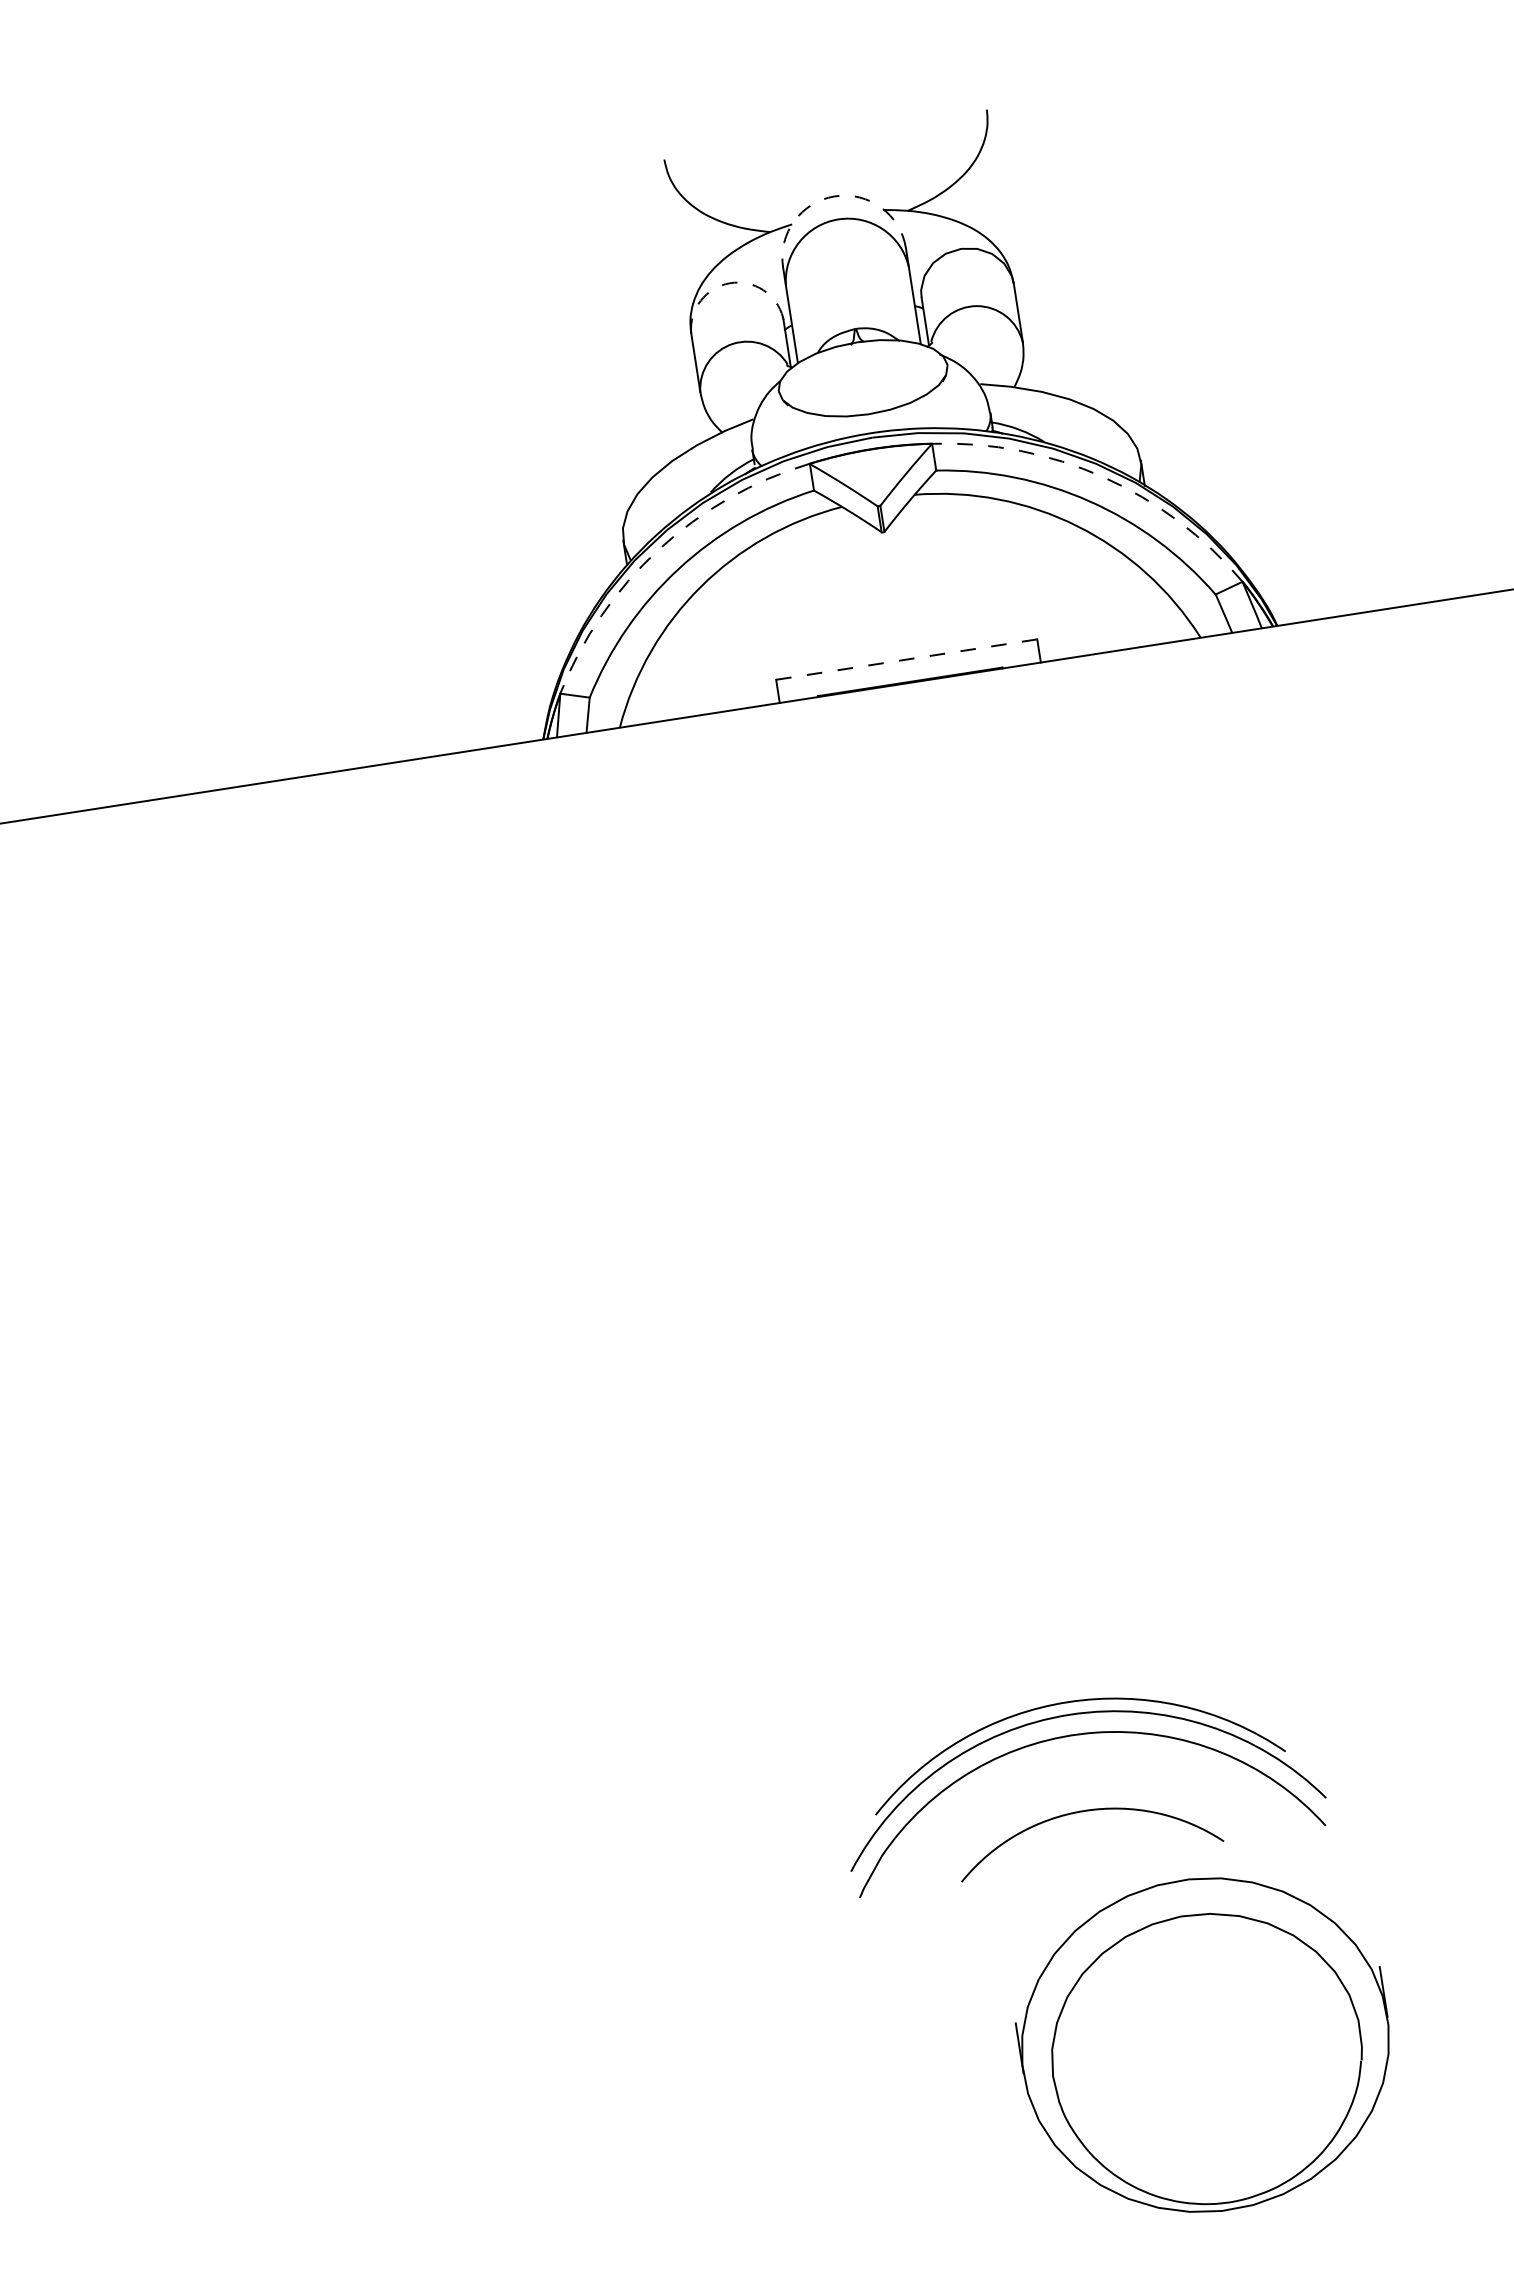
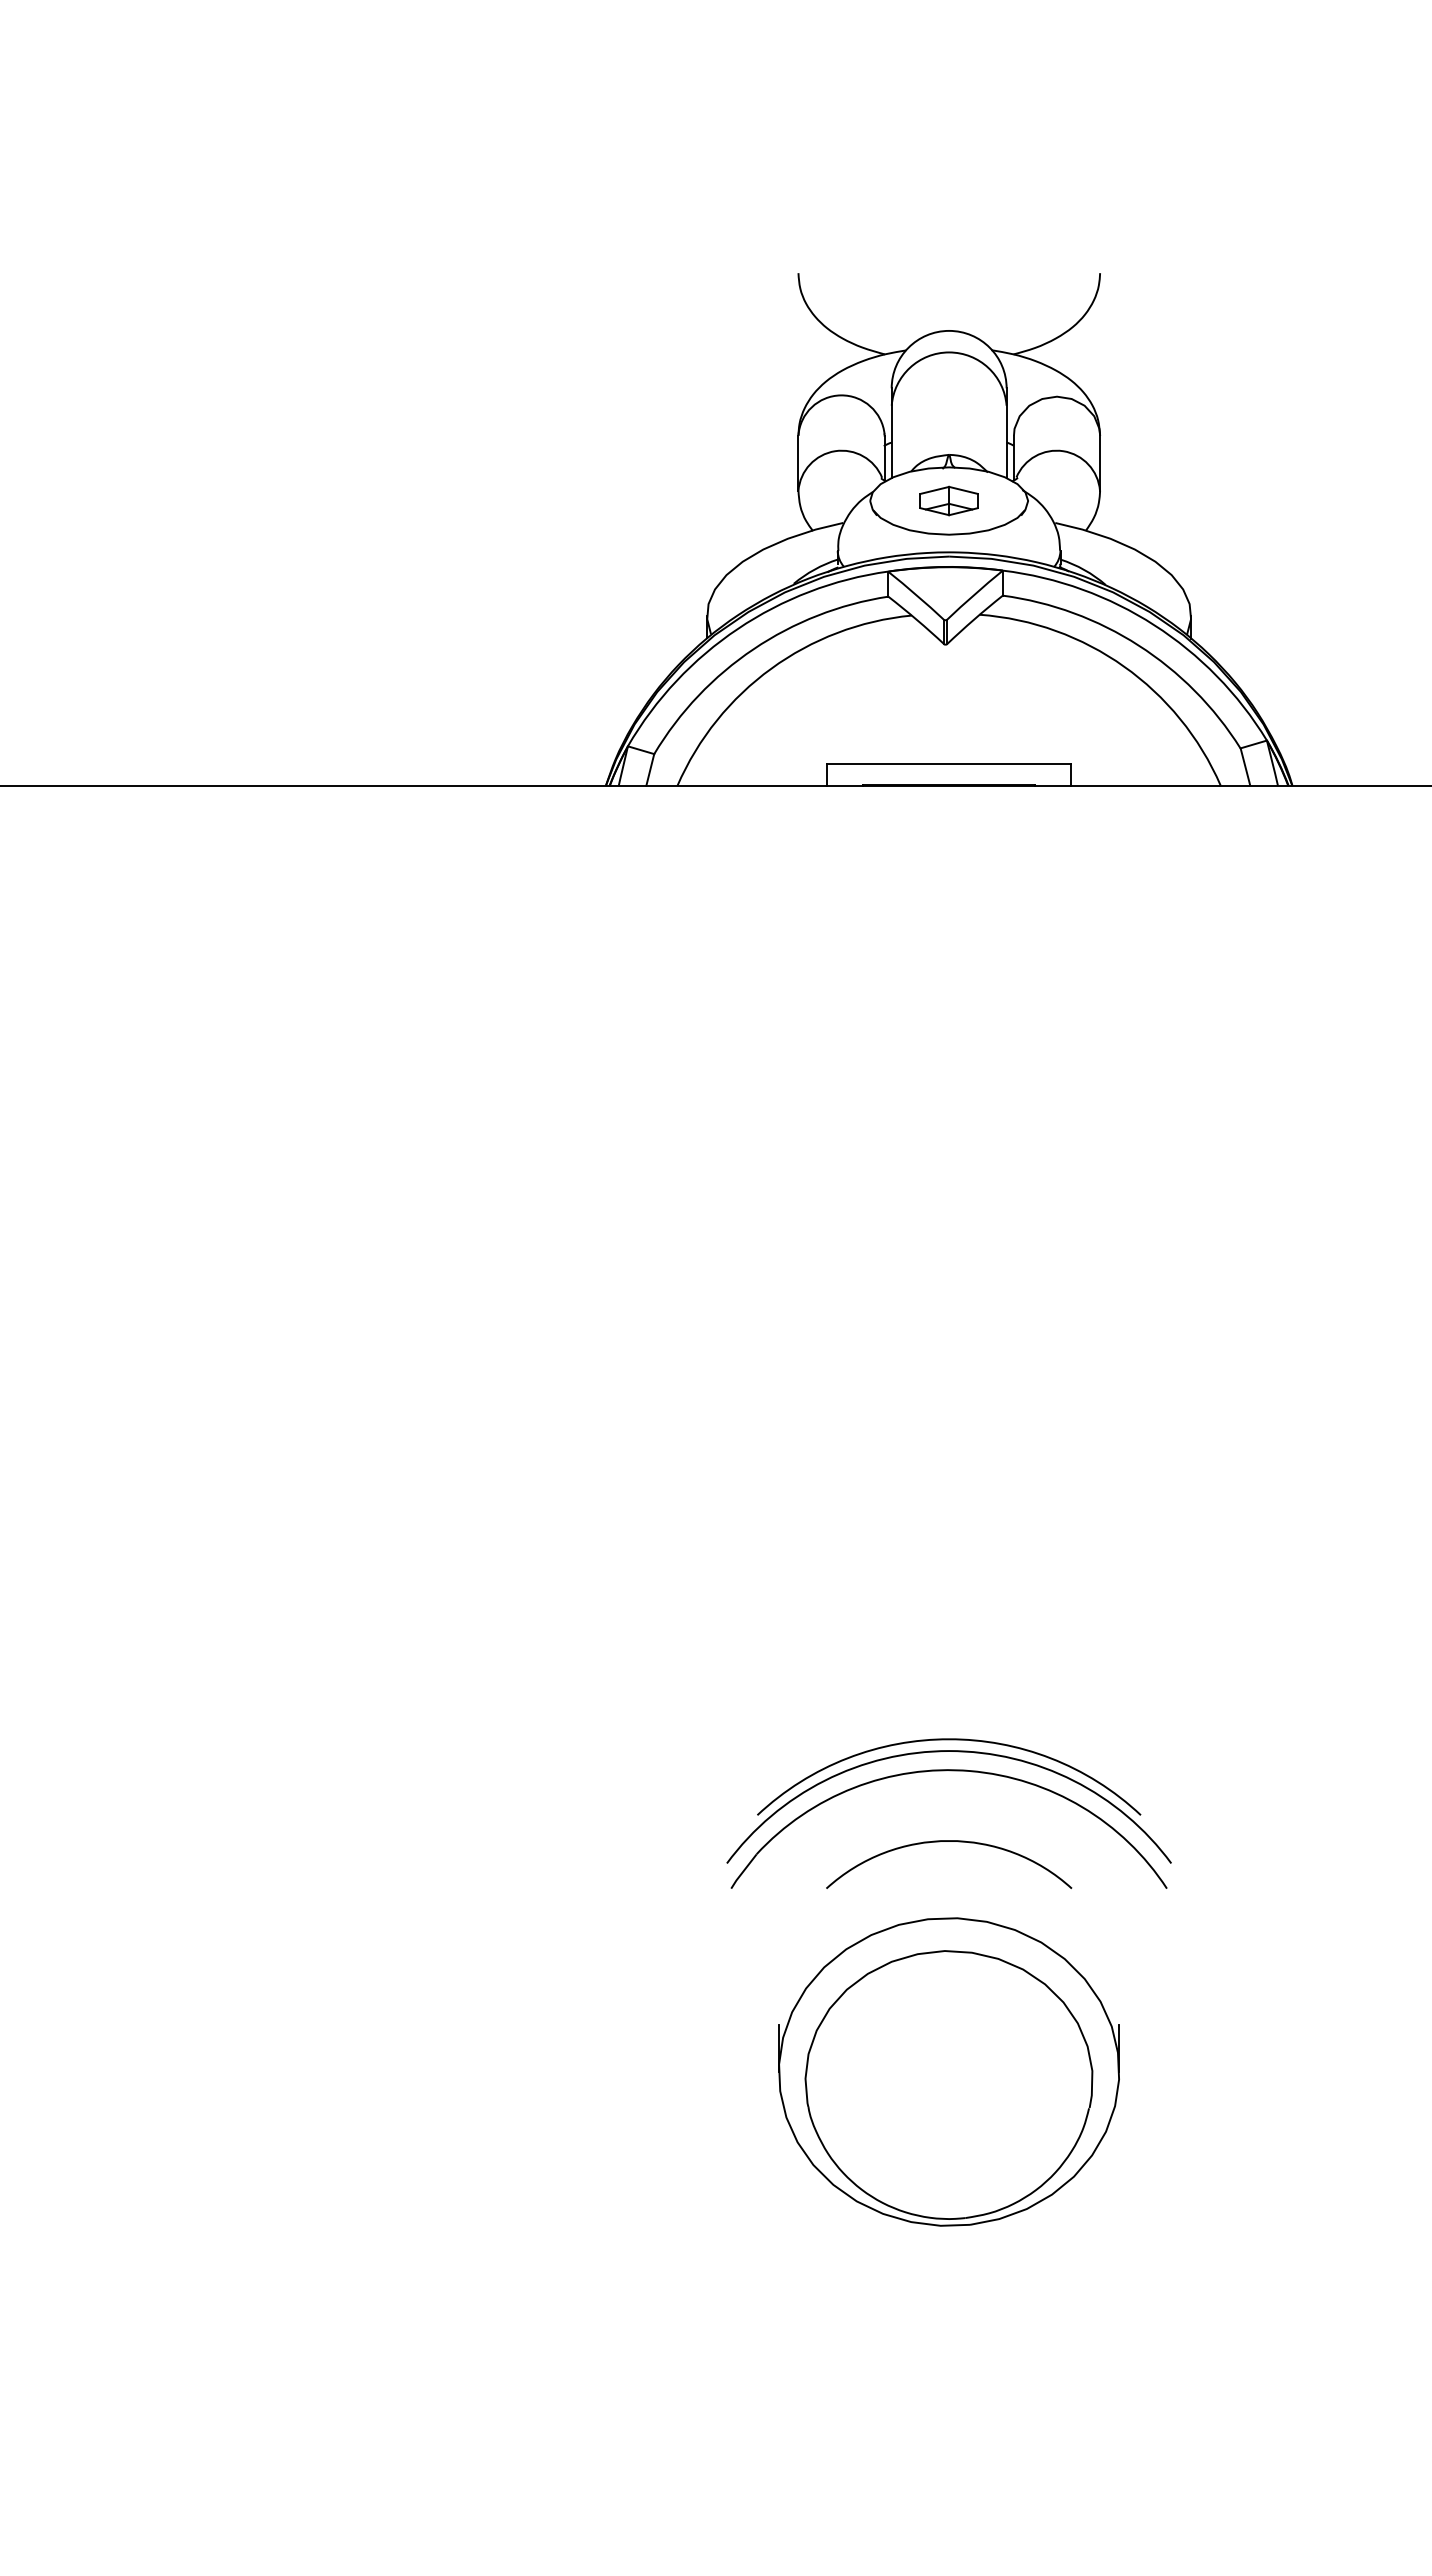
arc: (835, 195) -> (949, 330), dashed -> solid
arc: (729, 283) -> (840, 395), dashed -> solid
part: (862, 377) -> (948, 500), added
arc: (1103, 477) -> (1154, 625), dashed -> solid
arc: (657, 549) -> (737, 628), dashed -> solid
line: (906, 660) -> (948, 764), dashed -> solid
part: (1204, 2044) -> (948, 2071), moved

